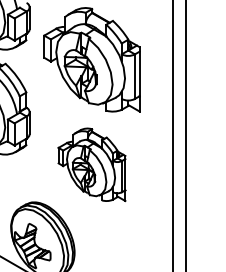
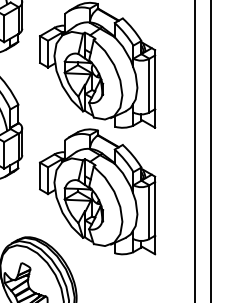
part: (91, 164) -> (96, 191), size x1.43

